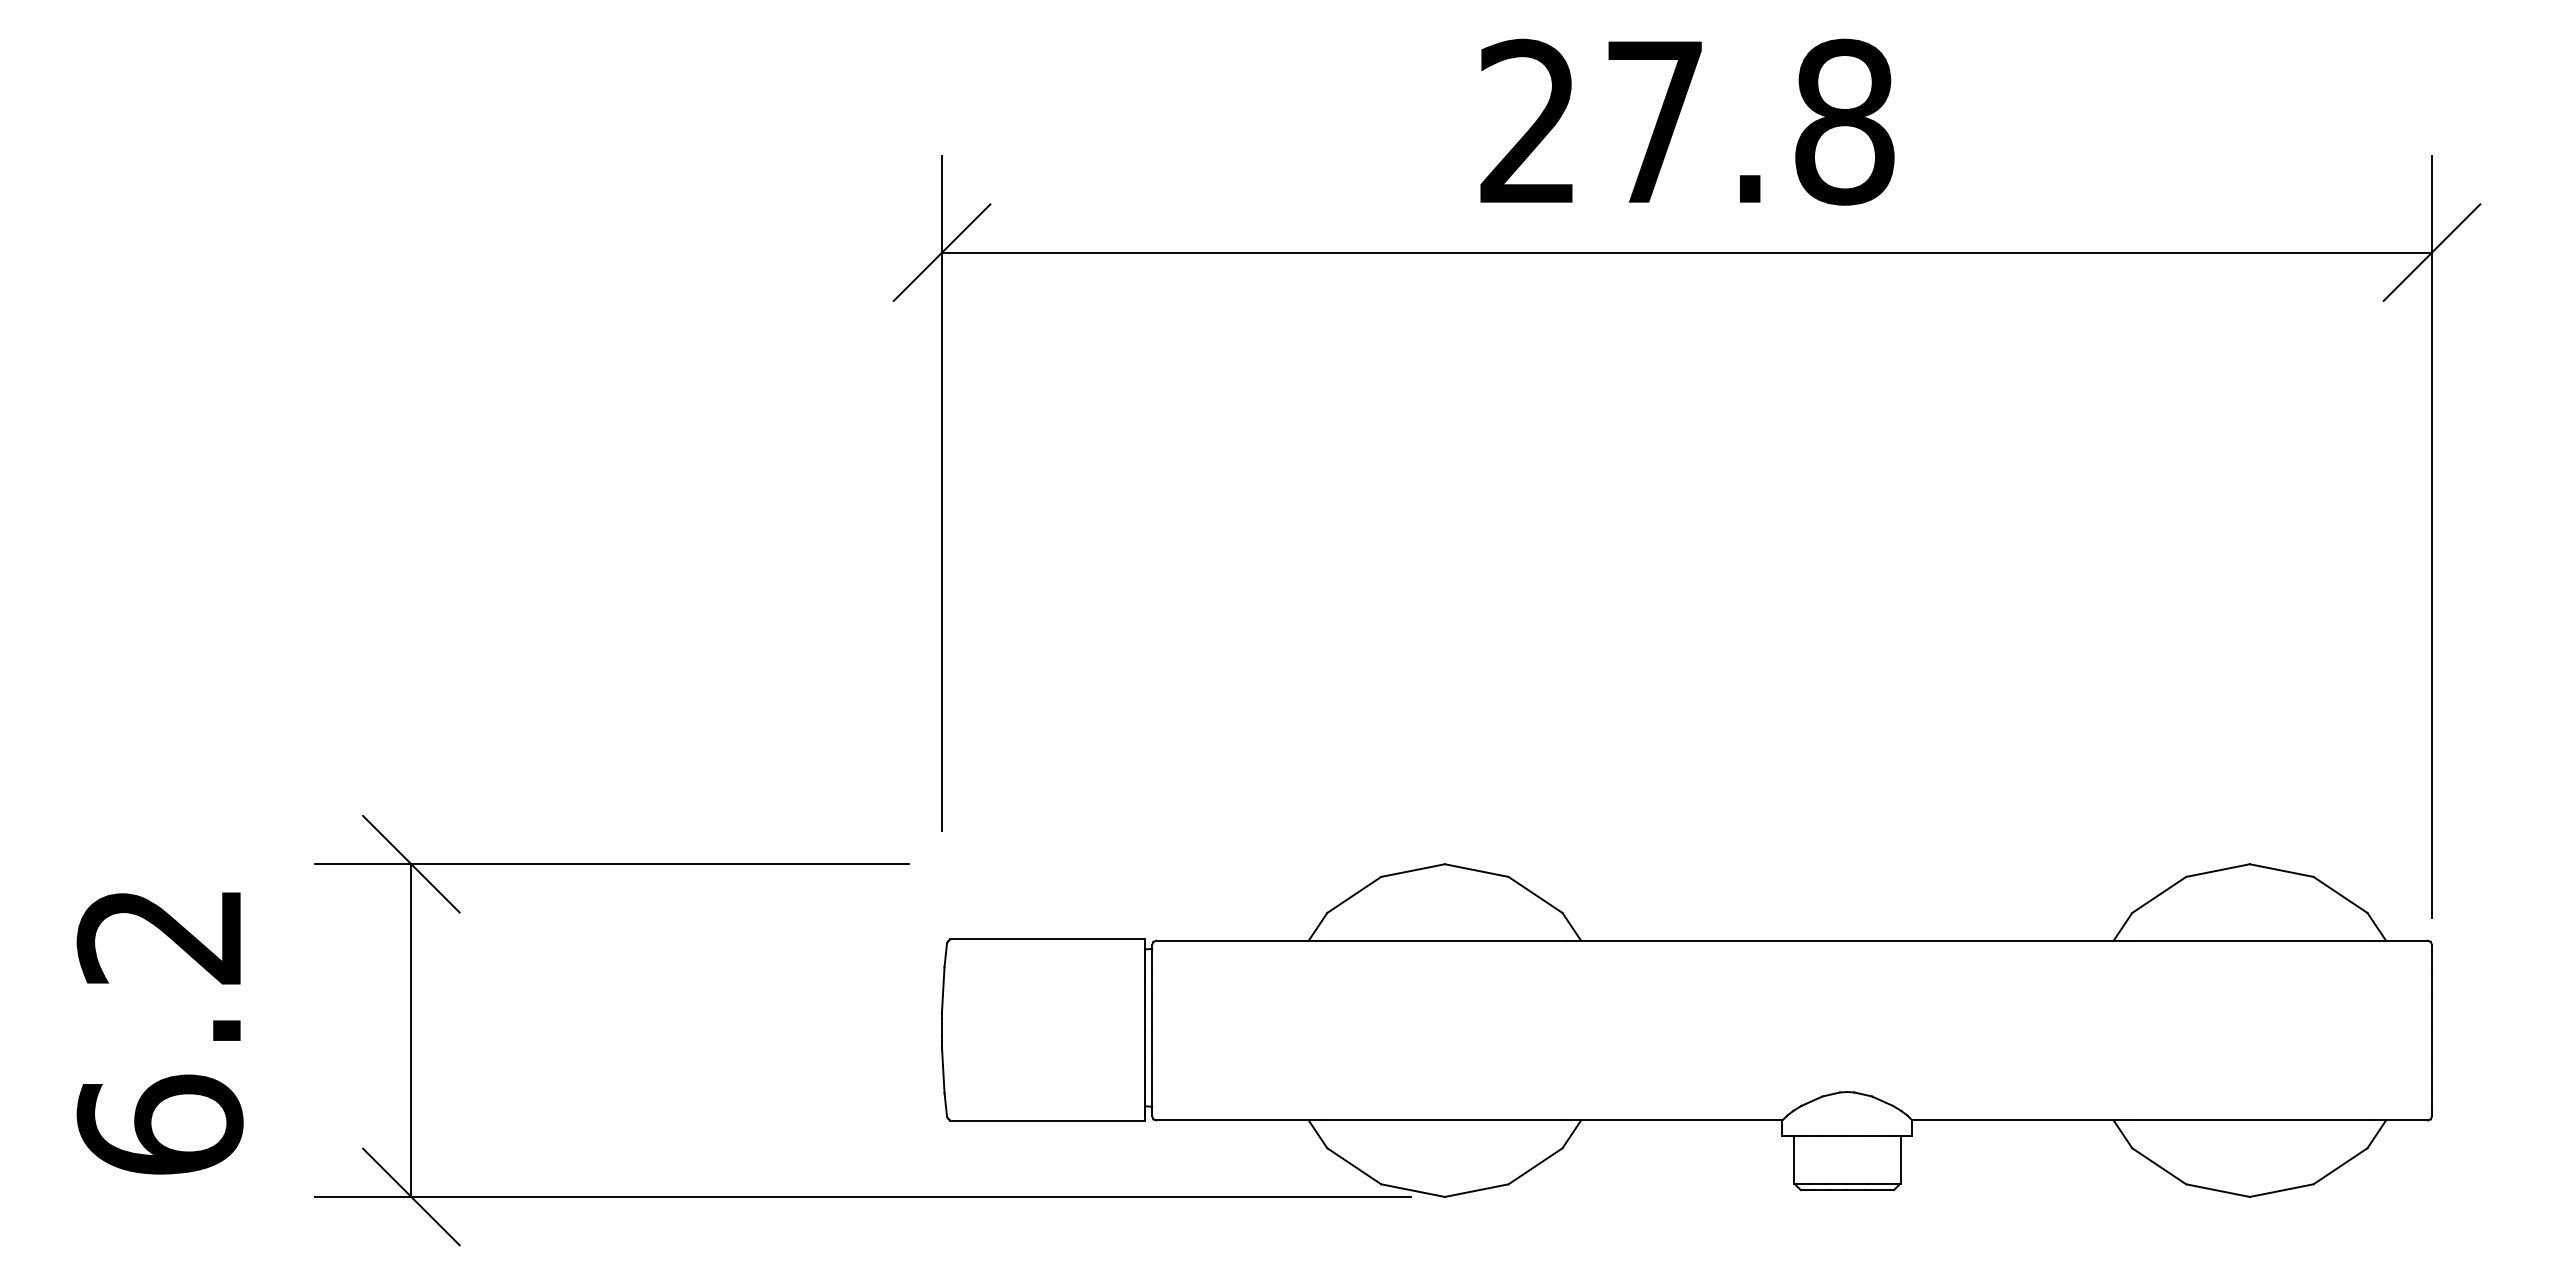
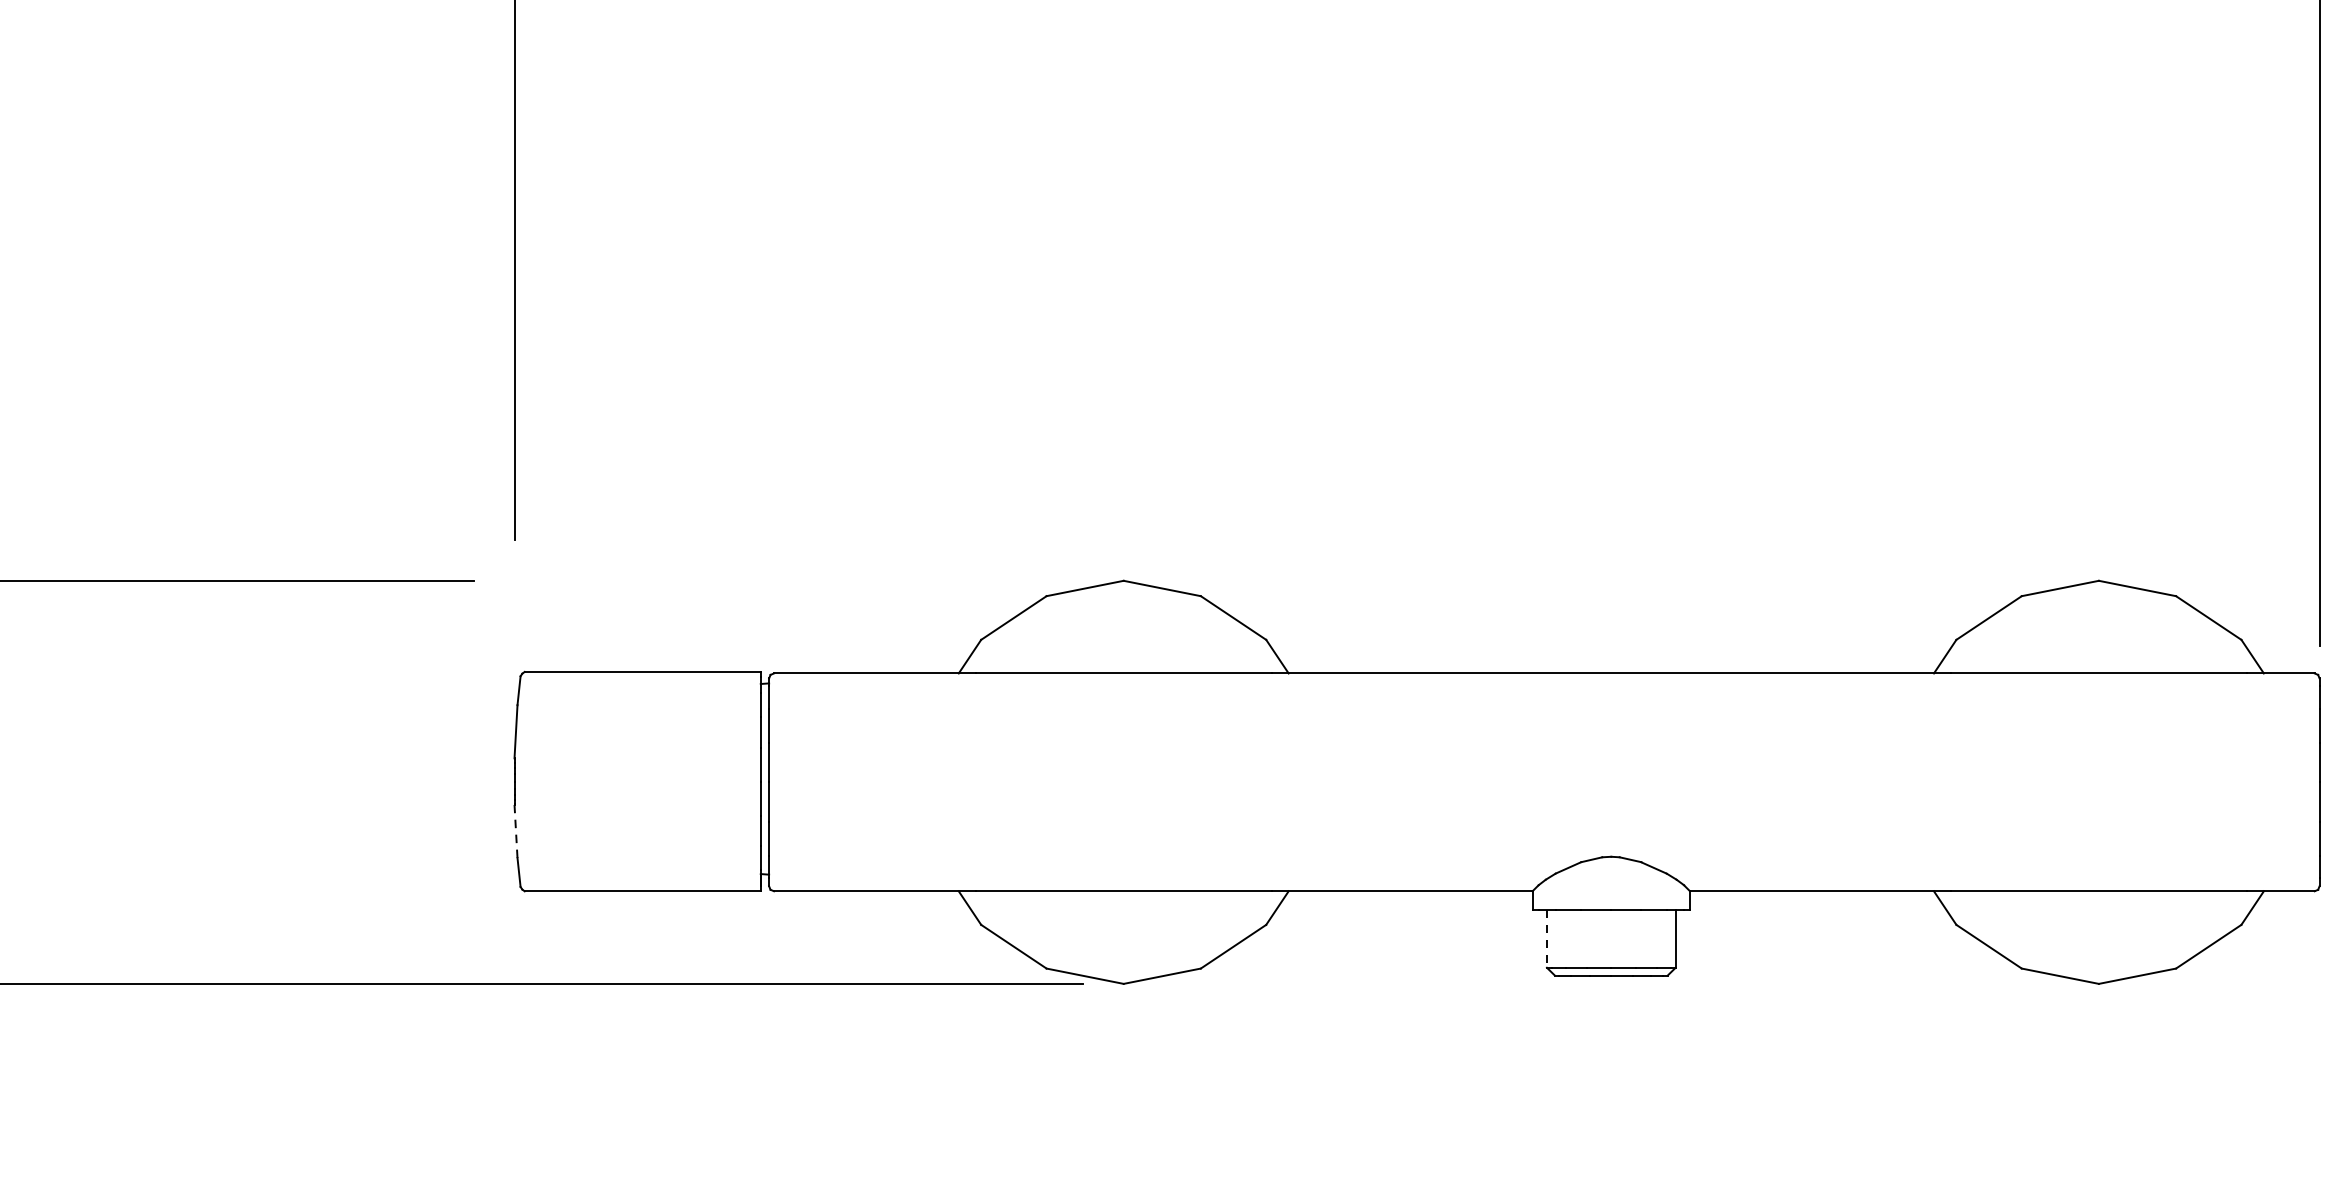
line: (943, 1071) -> (516, 831), solid -> dashed
line: (1794, 1159) -> (1547, 938), solid -> dashed

